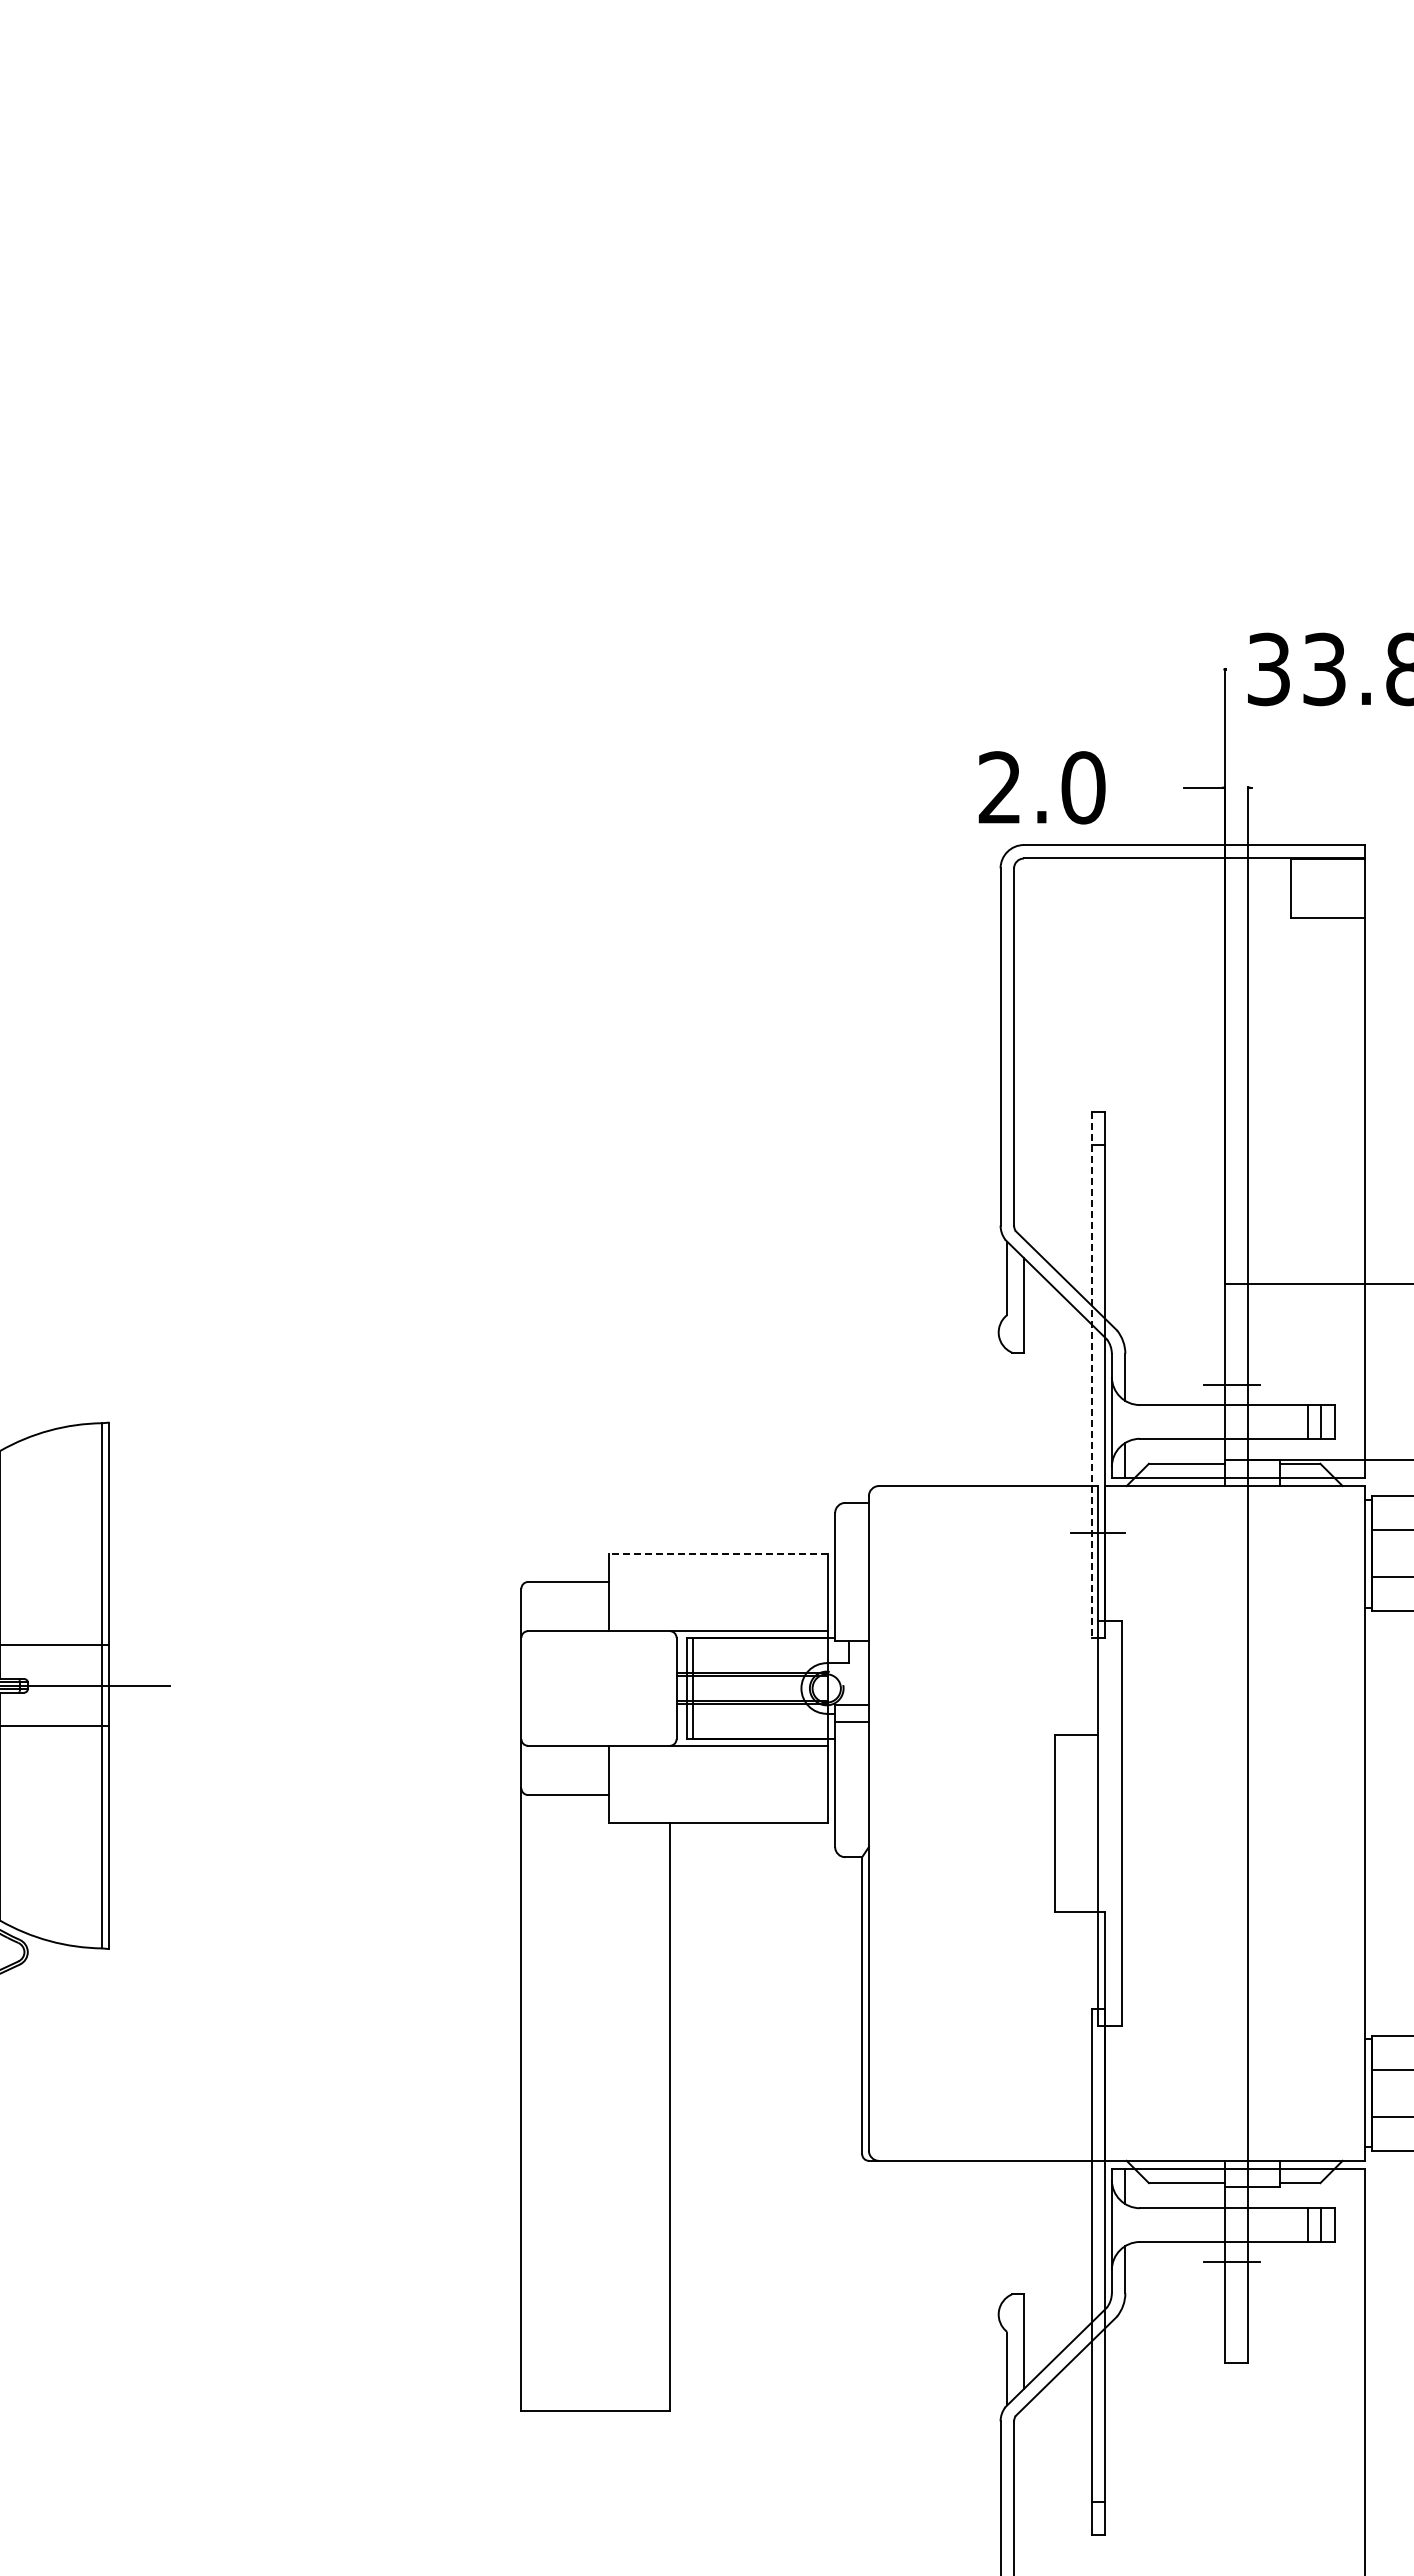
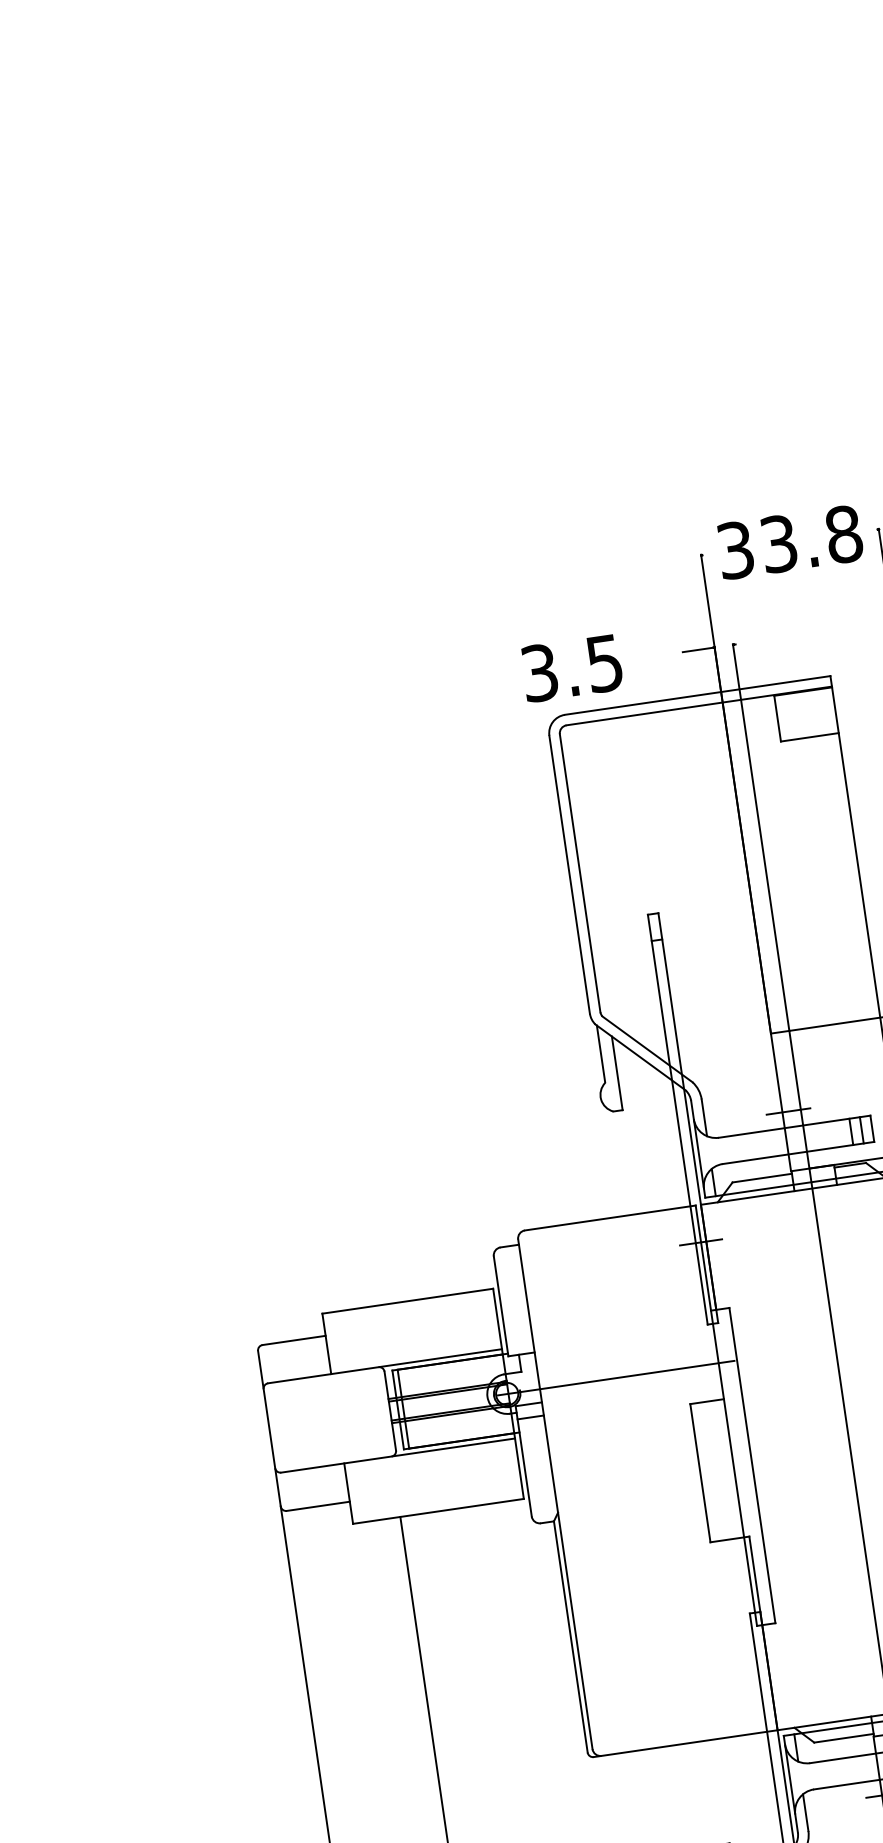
text: (1041, 787) -> (572, 668), 2.0 -> 3.5
line: (1091, 1375) -> (677, 1120), dashed -> solid
line: (718, 1553) -> (407, 1301), dashed -> solid
line: (966, 1688) -> (616, 1378), added

